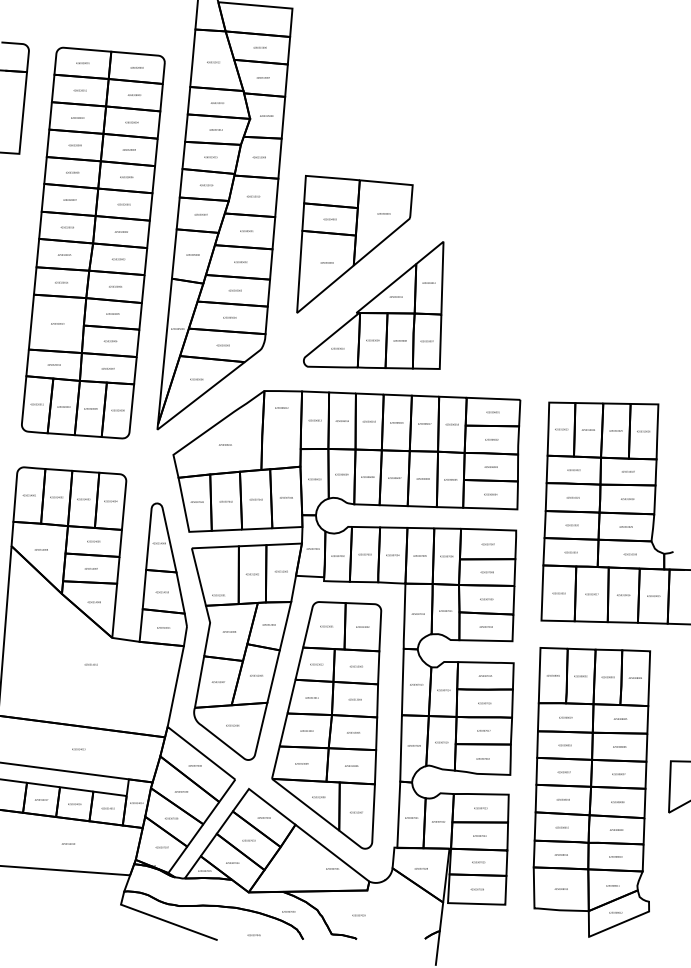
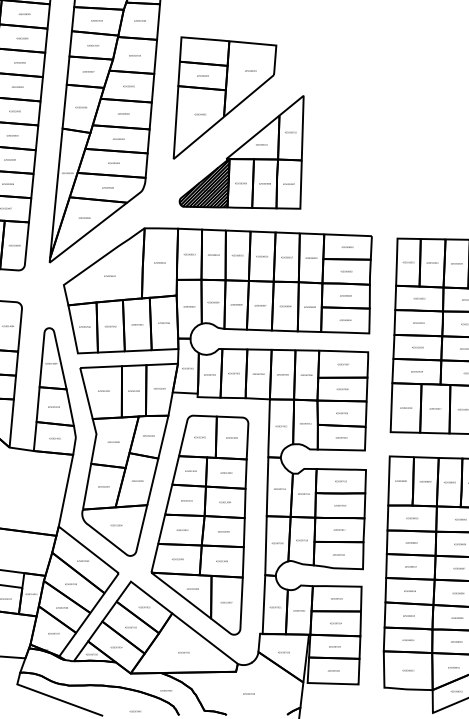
hatch: (331, 340) -> (204, 183), added
text: (281, 407) -> (159, 262), moved
text: (218, 595) -> (103, 391), moved
text: (332, 868) -> (183, 652), moved
text: (358, 915) -> (248, 694), moved

